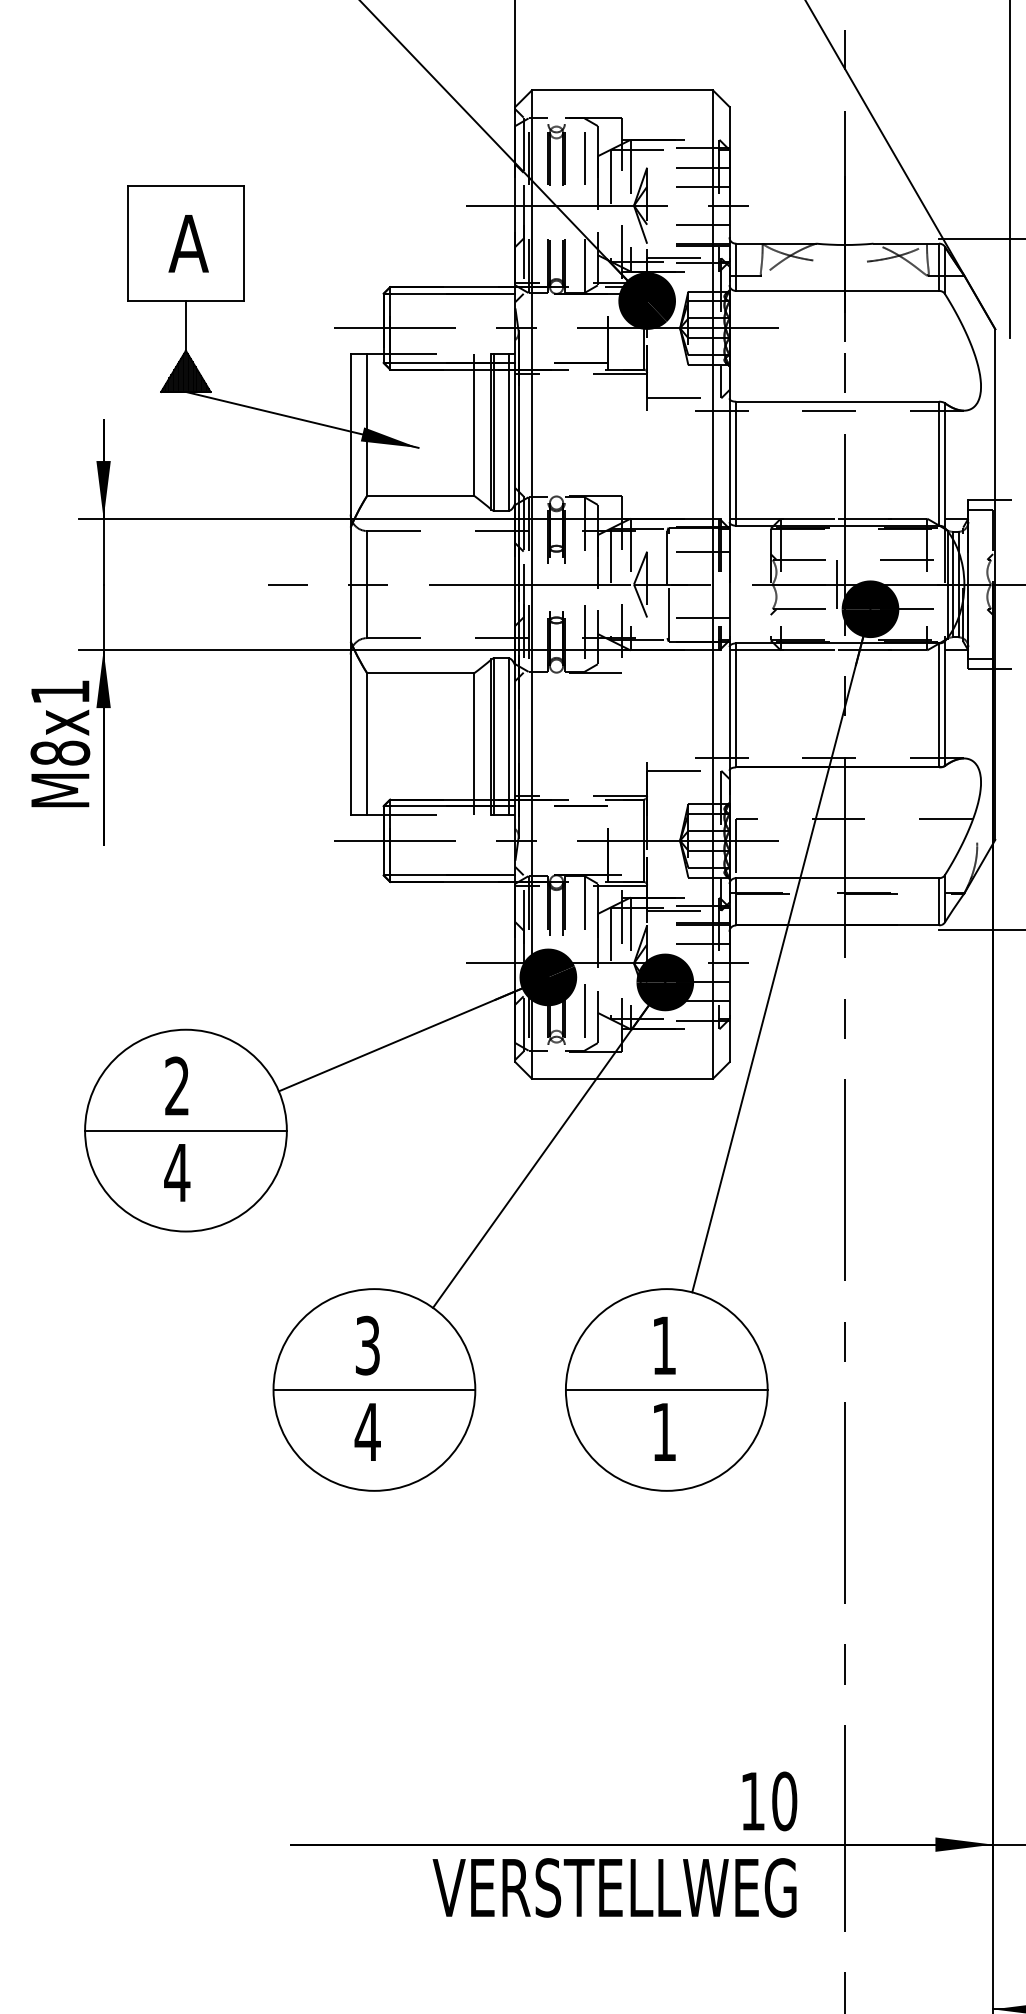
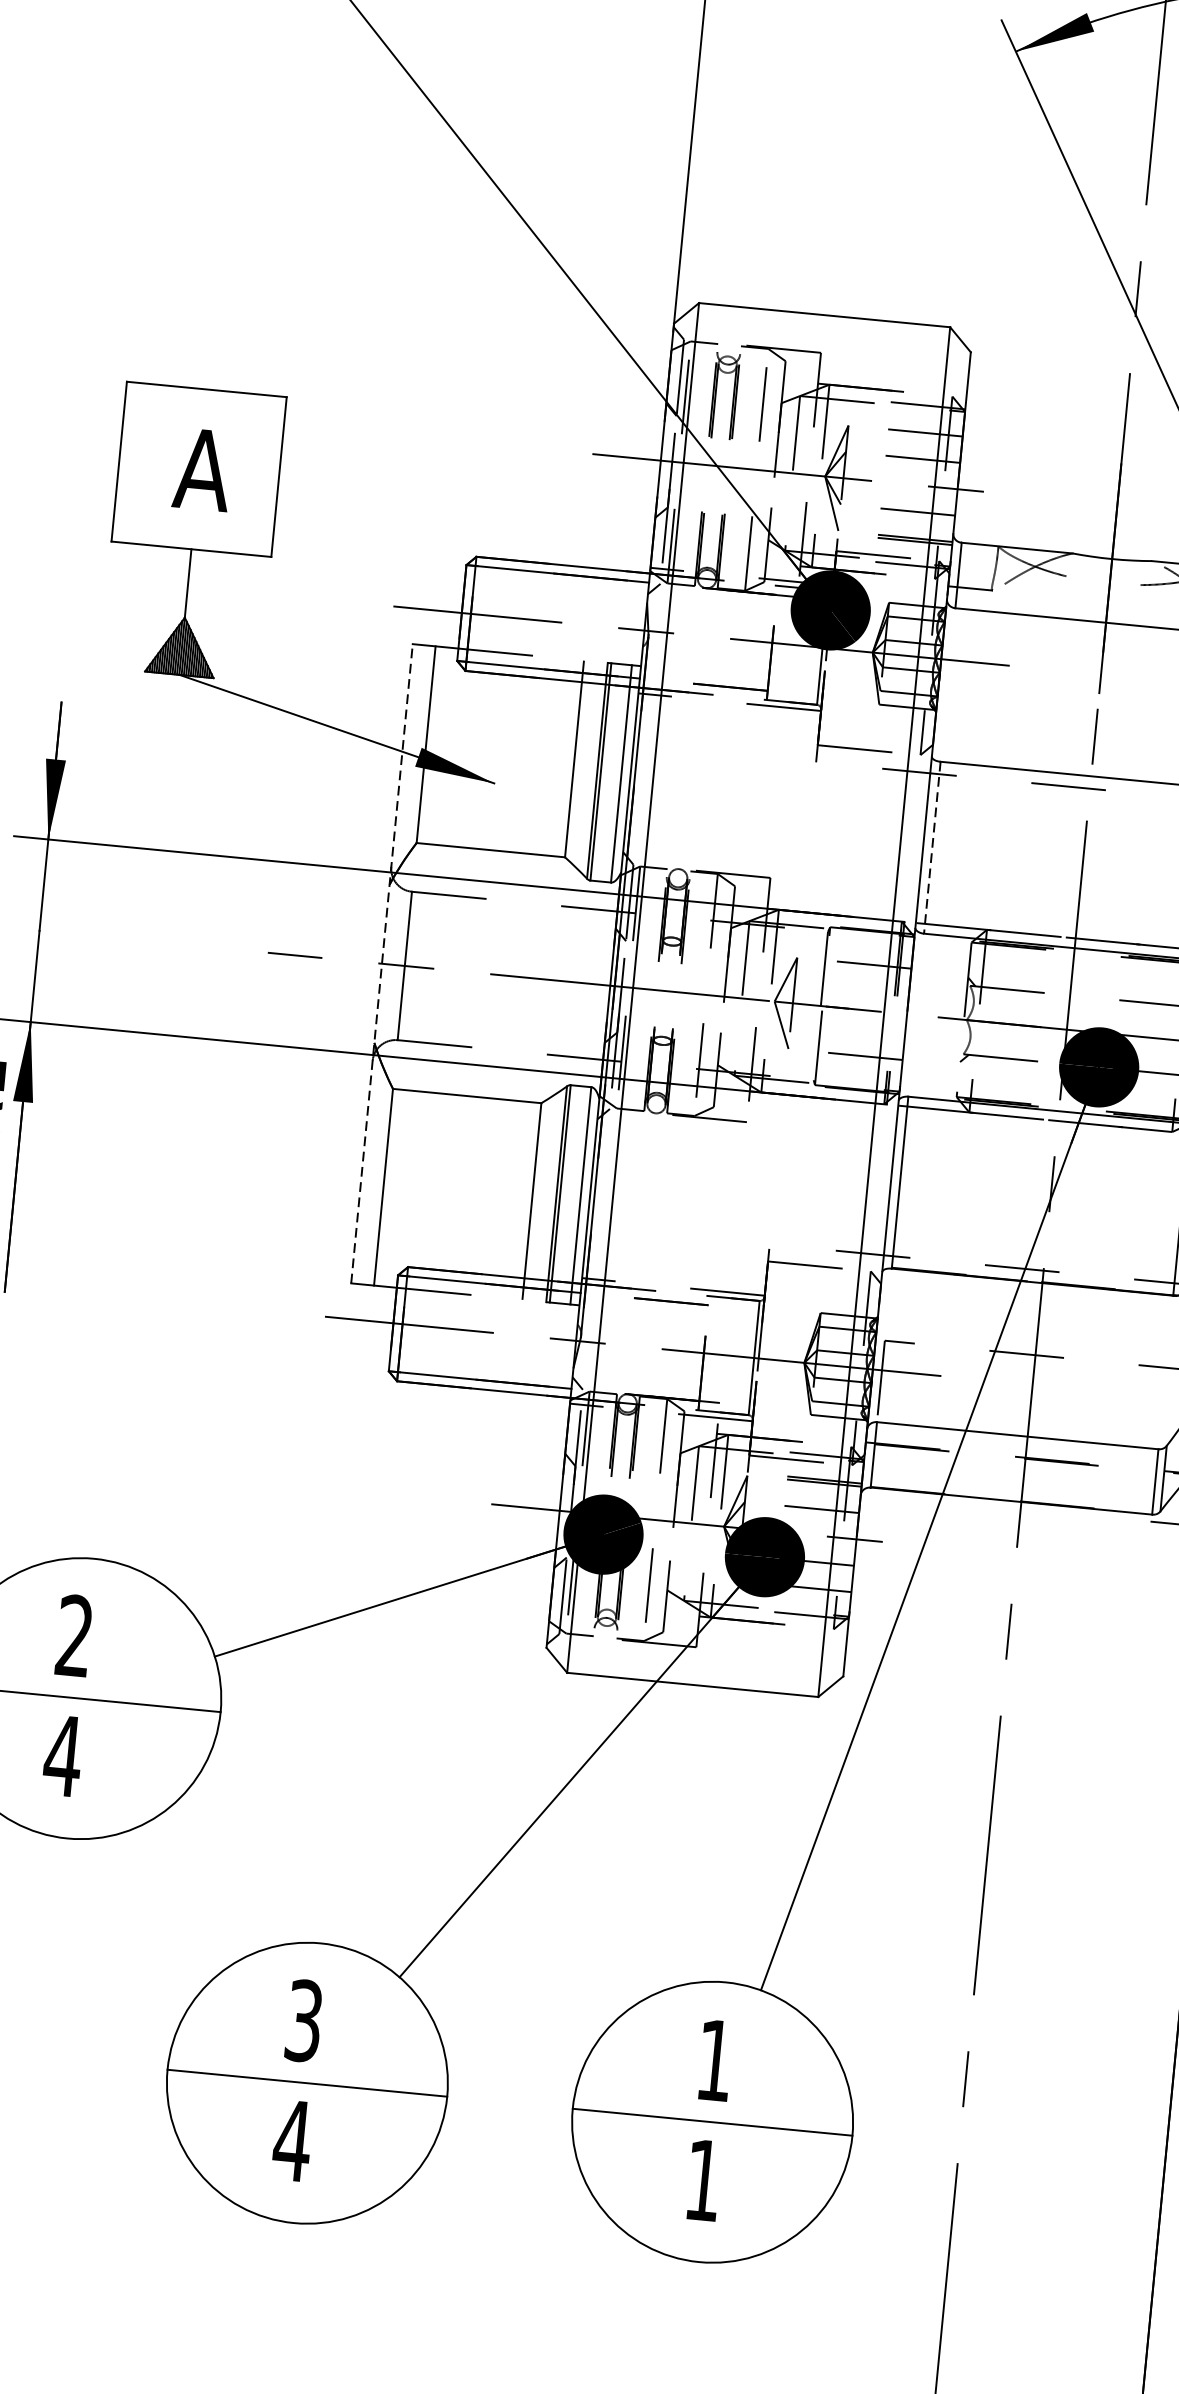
line: (736, 464) -> (932, 848), solid -> dashed
line: (350, 584) -> (381, 963), solid -> dashed
line: (836, 584) -> (1055, 1028), removed

